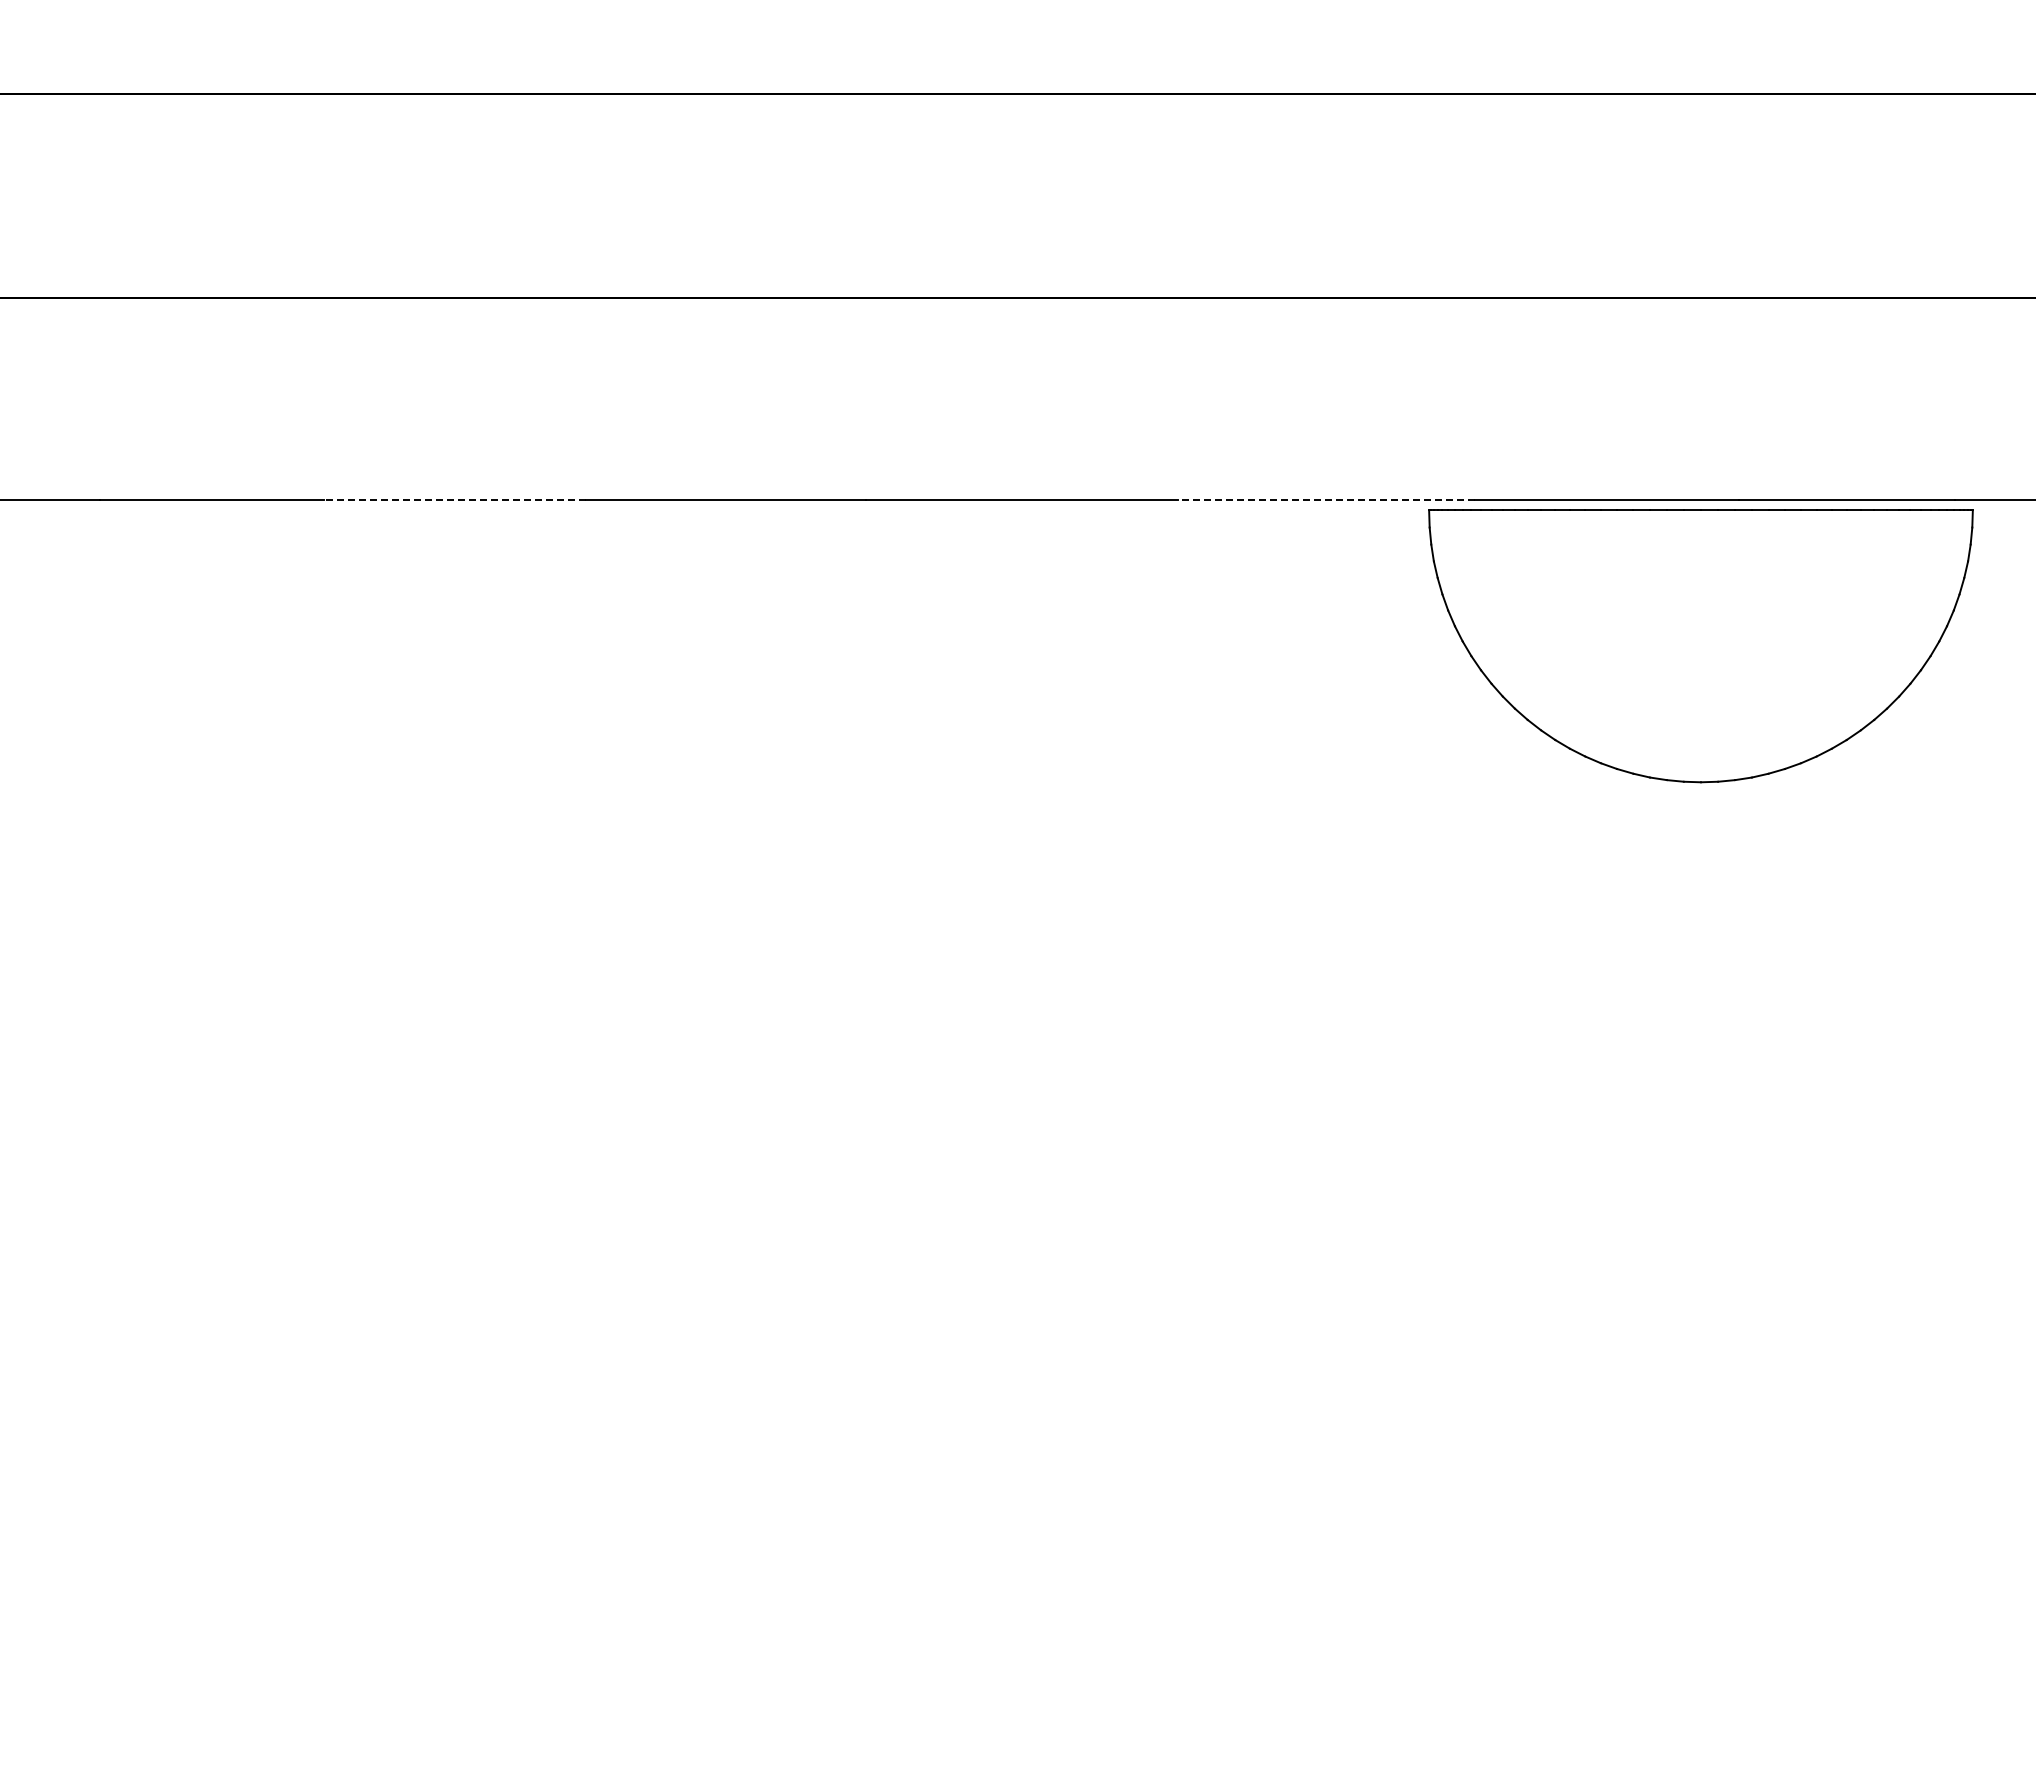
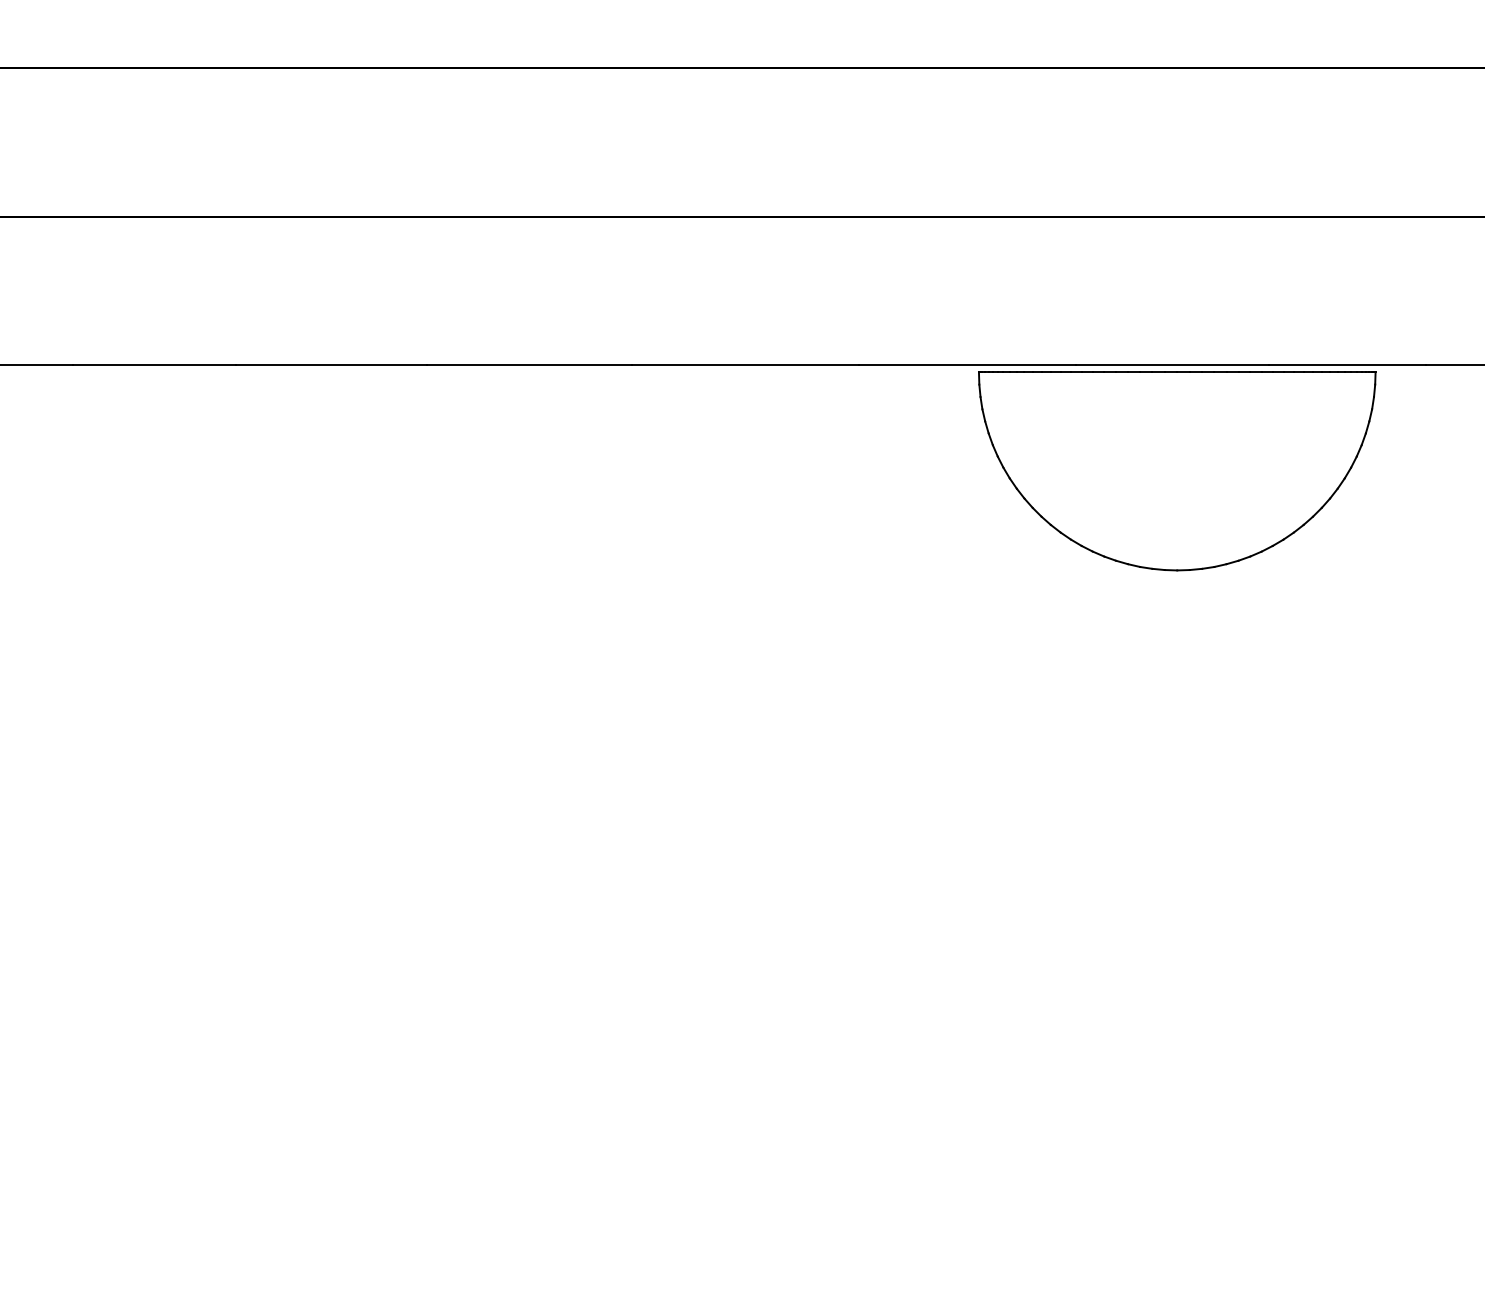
line: (454, 500) -> (331, 364), dashed -> solid
line: (1326, 500) -> (967, 364), dashed -> solid
part: (1700, 646) -> (1176, 471), moved

